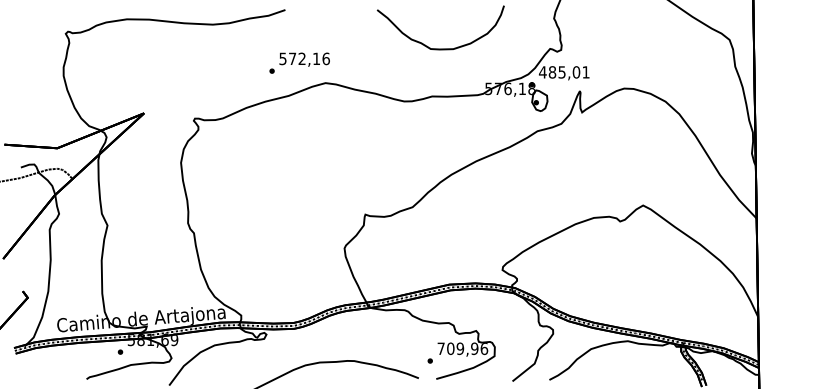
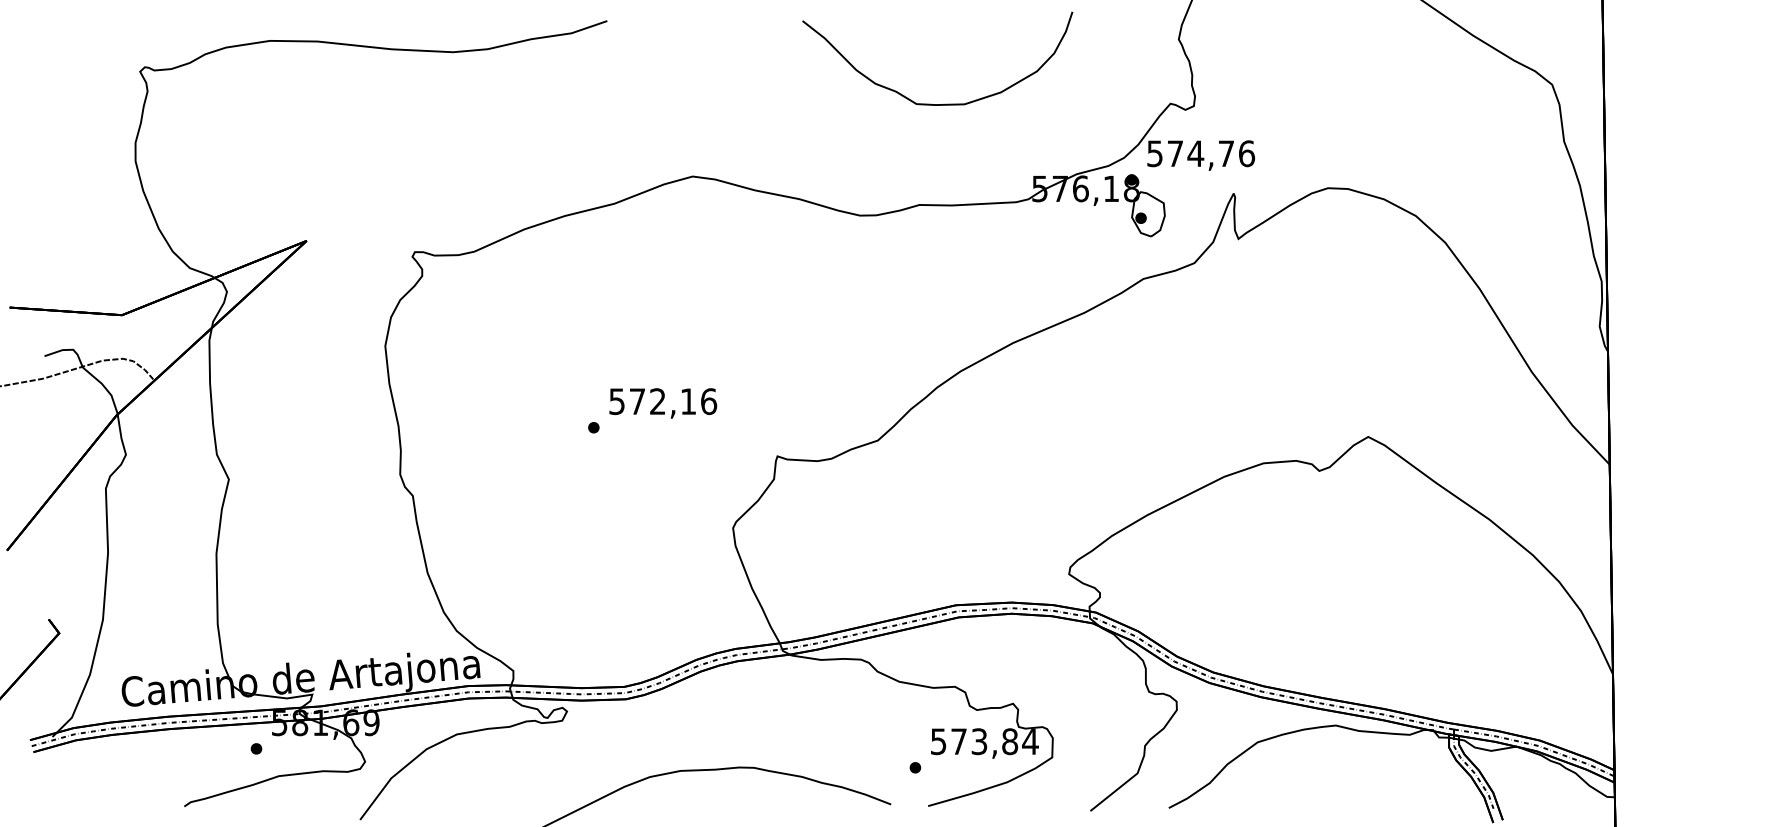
text: (299, 62) -> (652, 409), moved
text: (563, 72) -> (1198, 153), 485,01 -> 574,76
text: (462, 348) -> (983, 741), 709,96 -> 573,84

